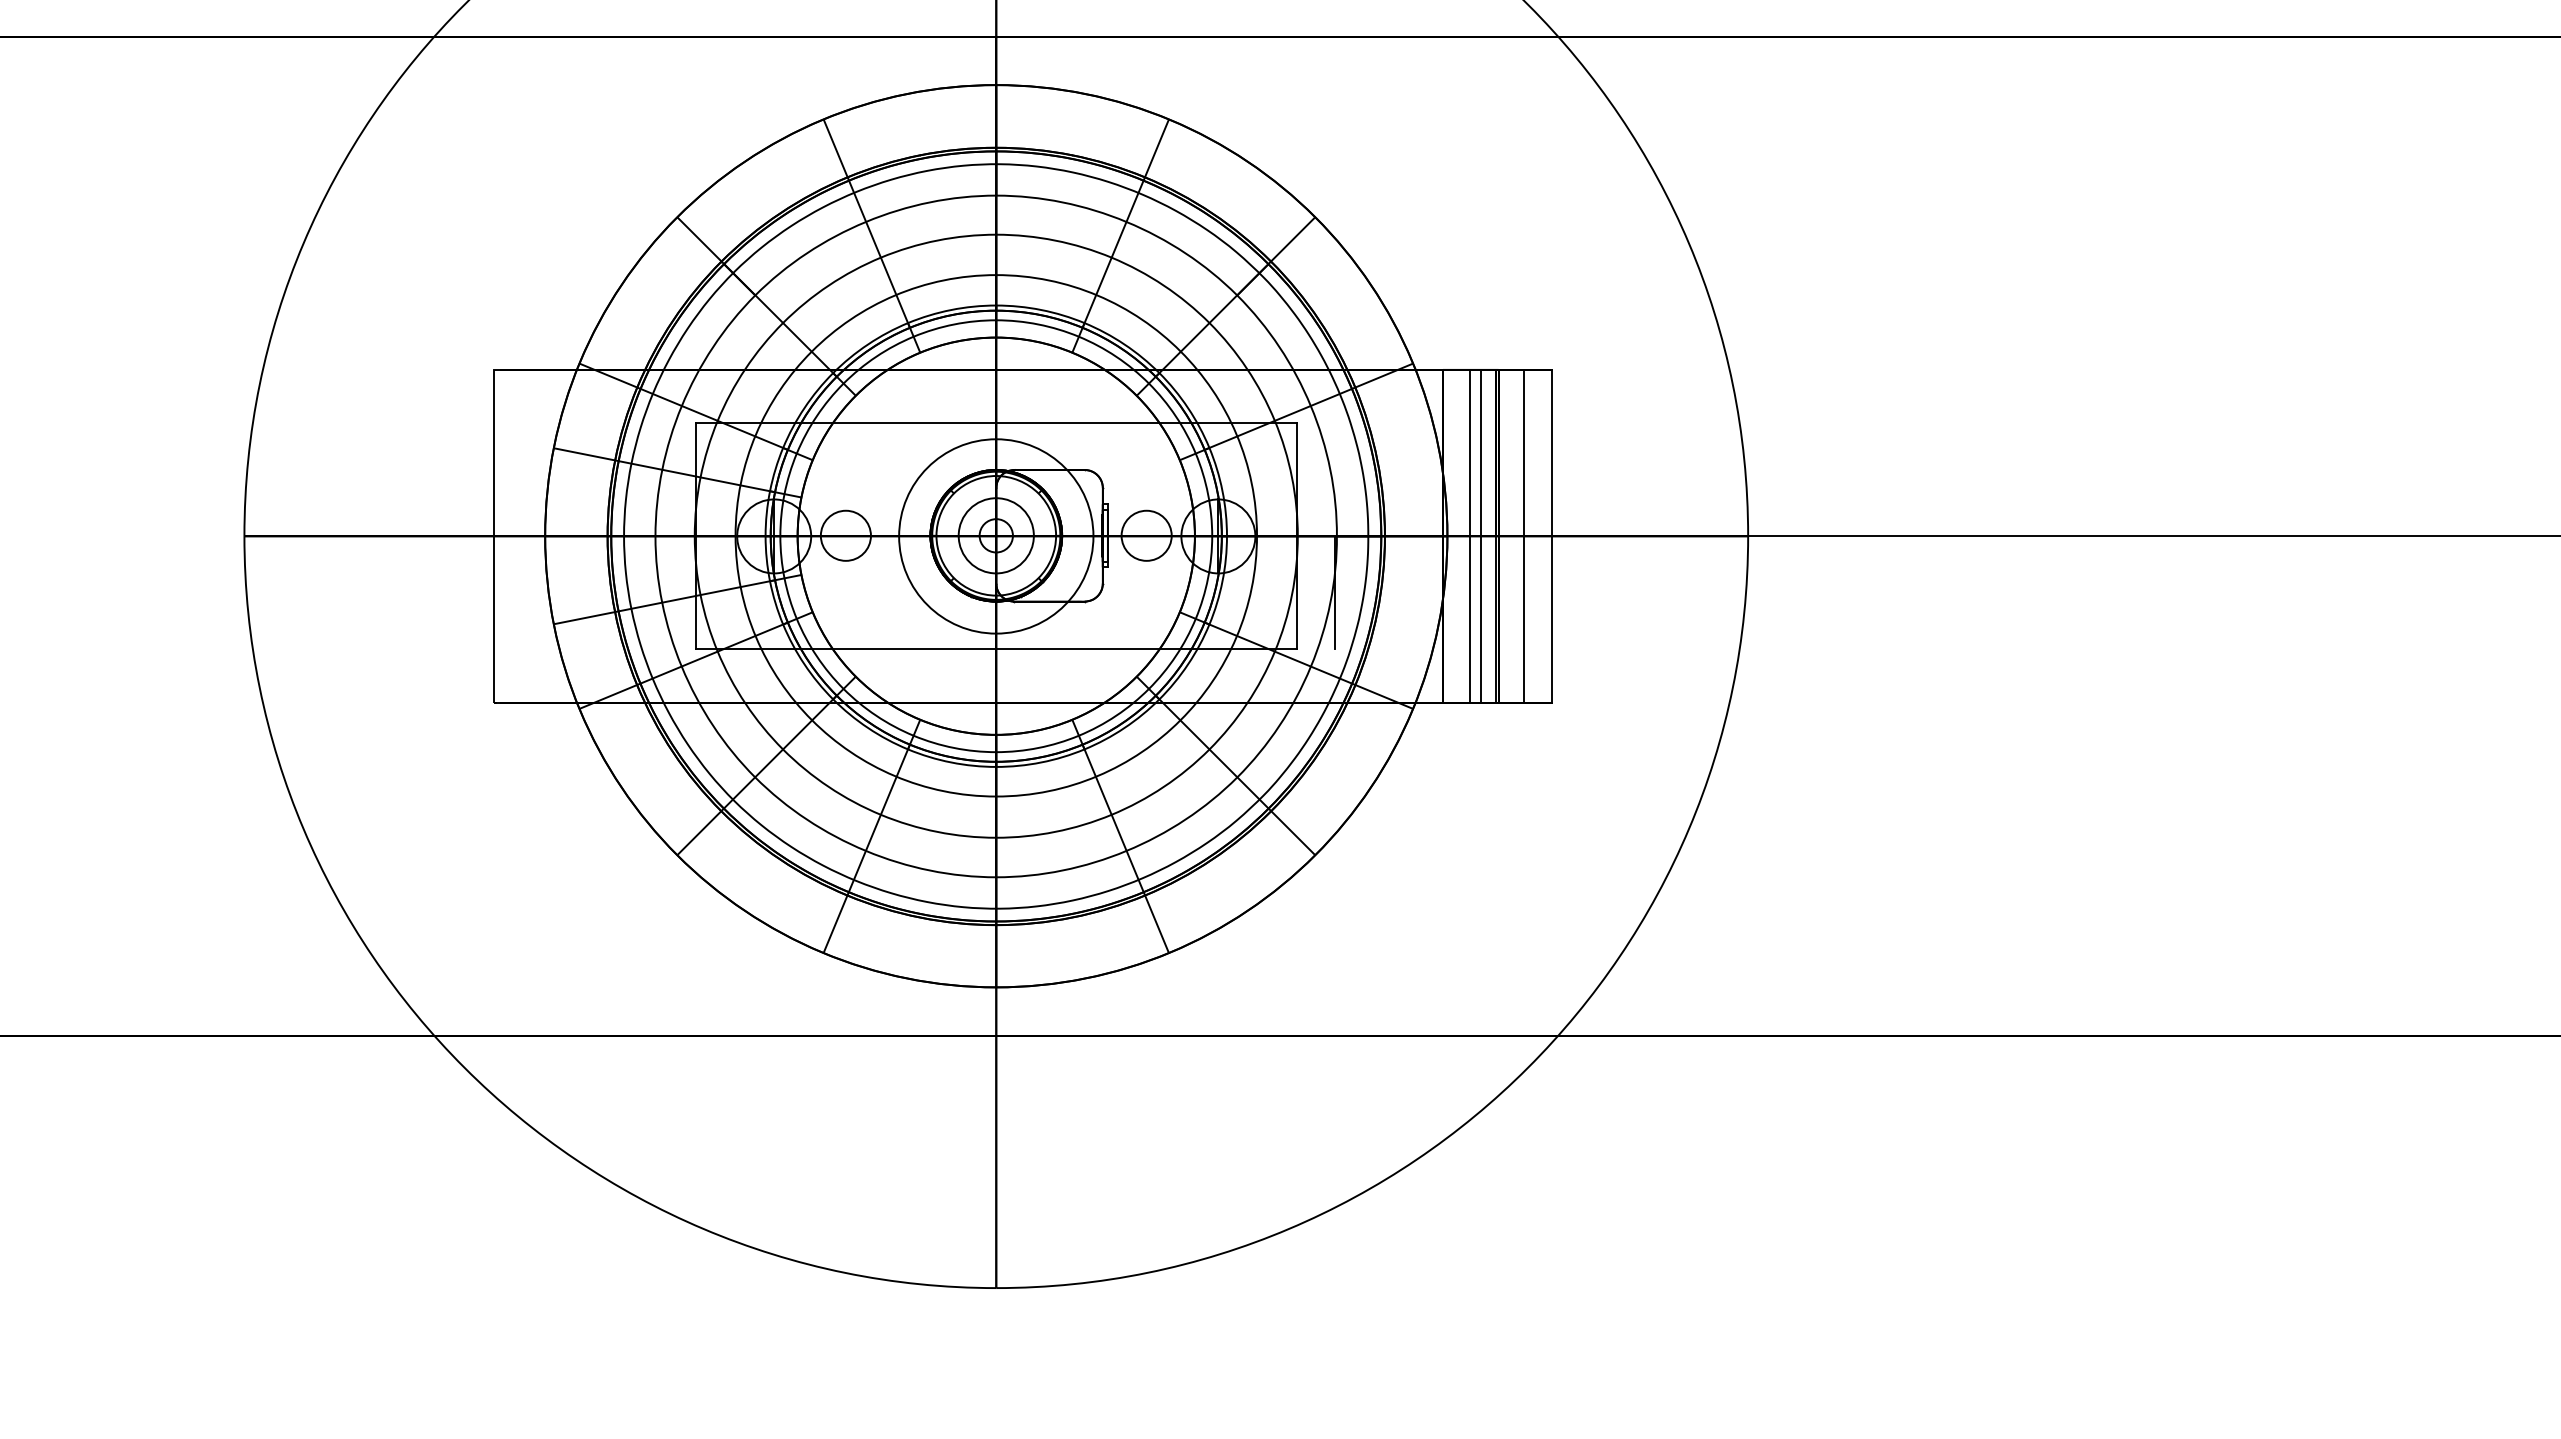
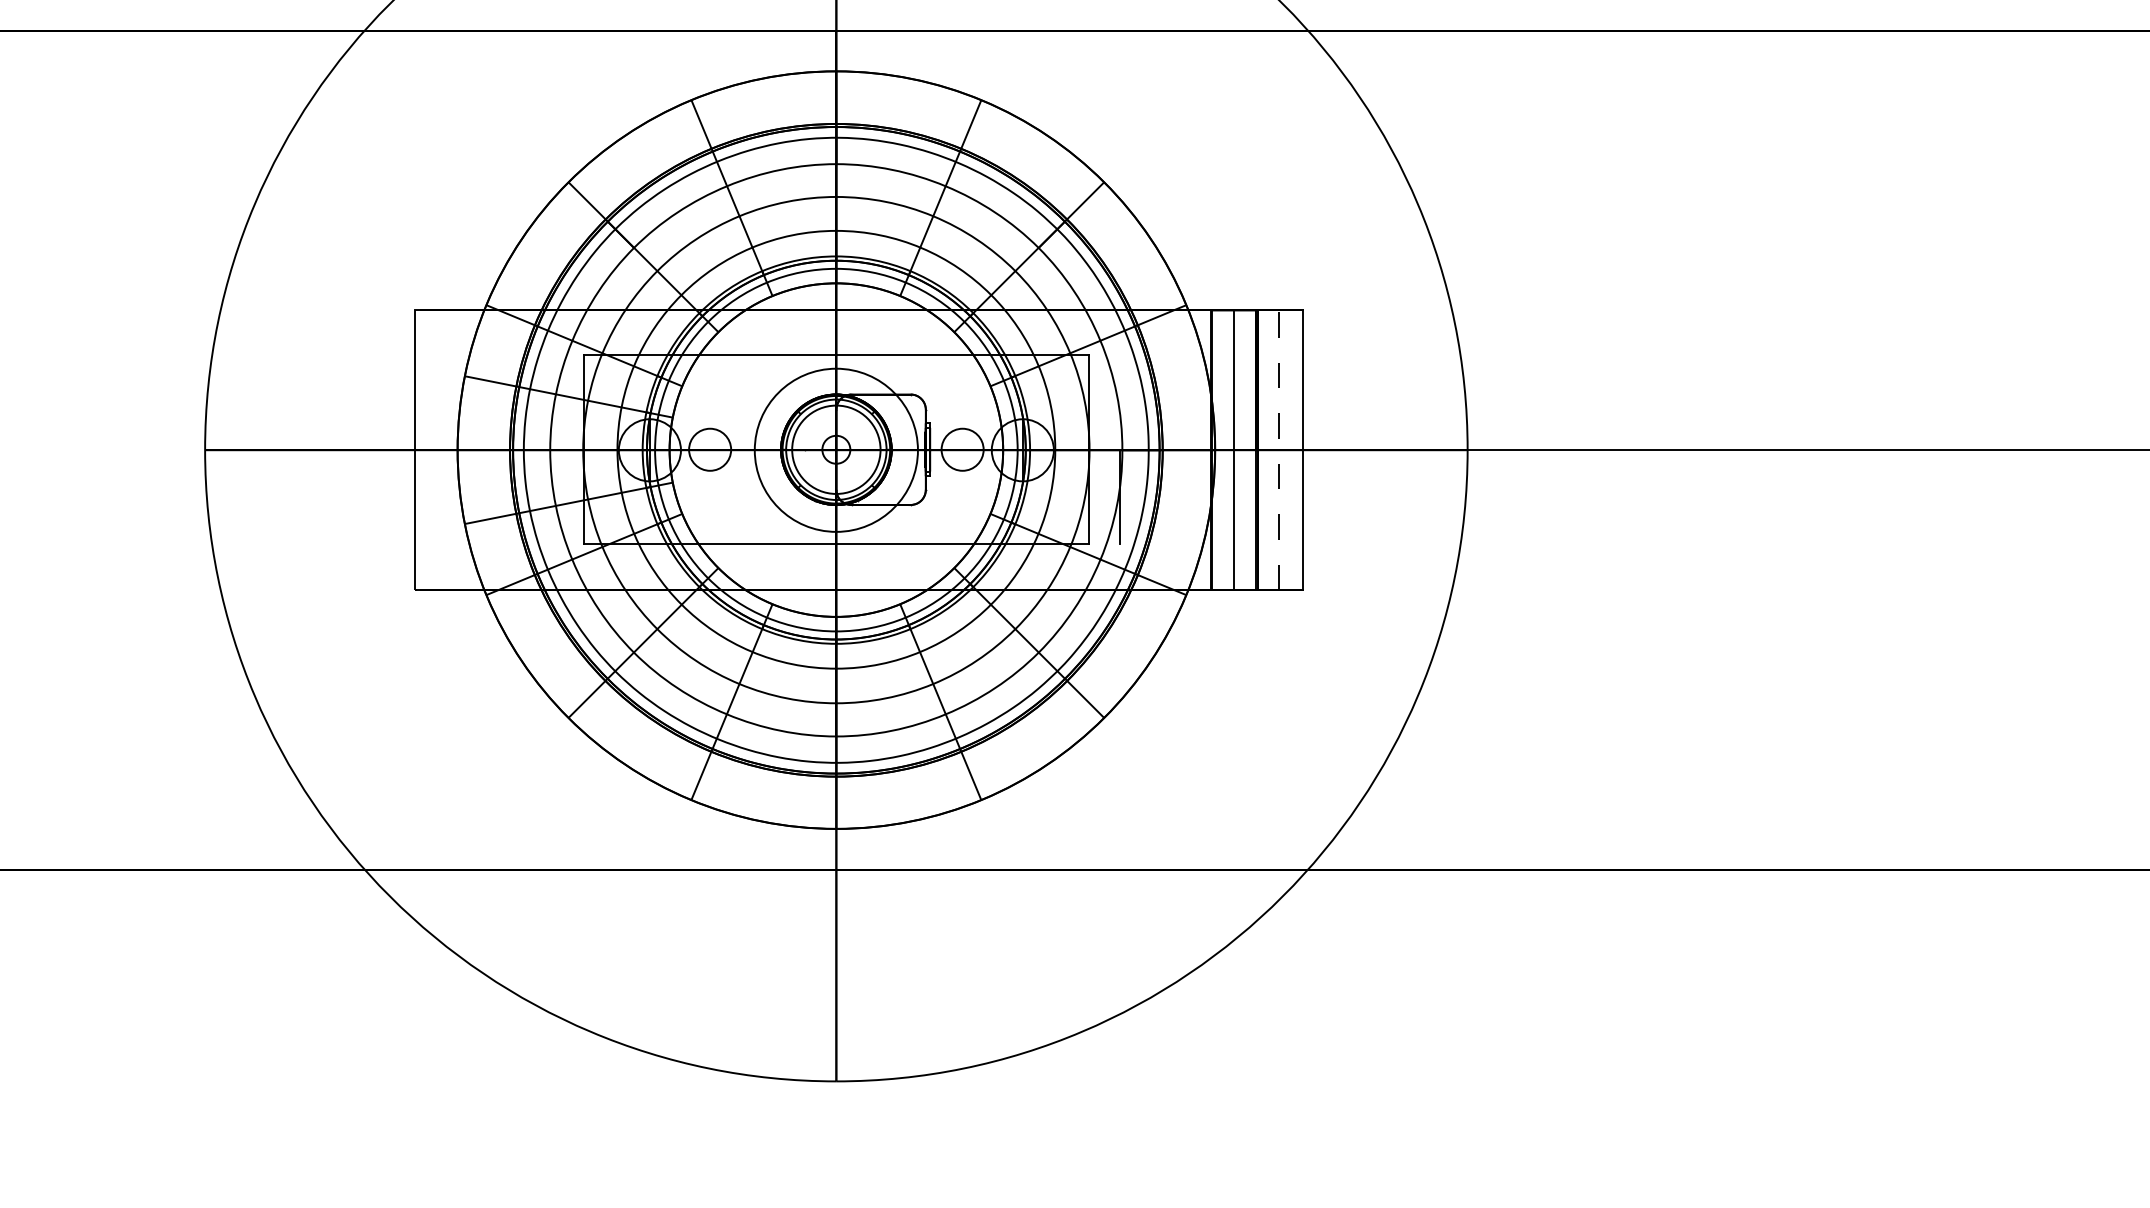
circle: (995, 535) -> (835, 449), size x1.4
line: (1481, 536) -> (1243, 450), removed
line: (1523, 536) -> (1279, 450), solid -> dashed

